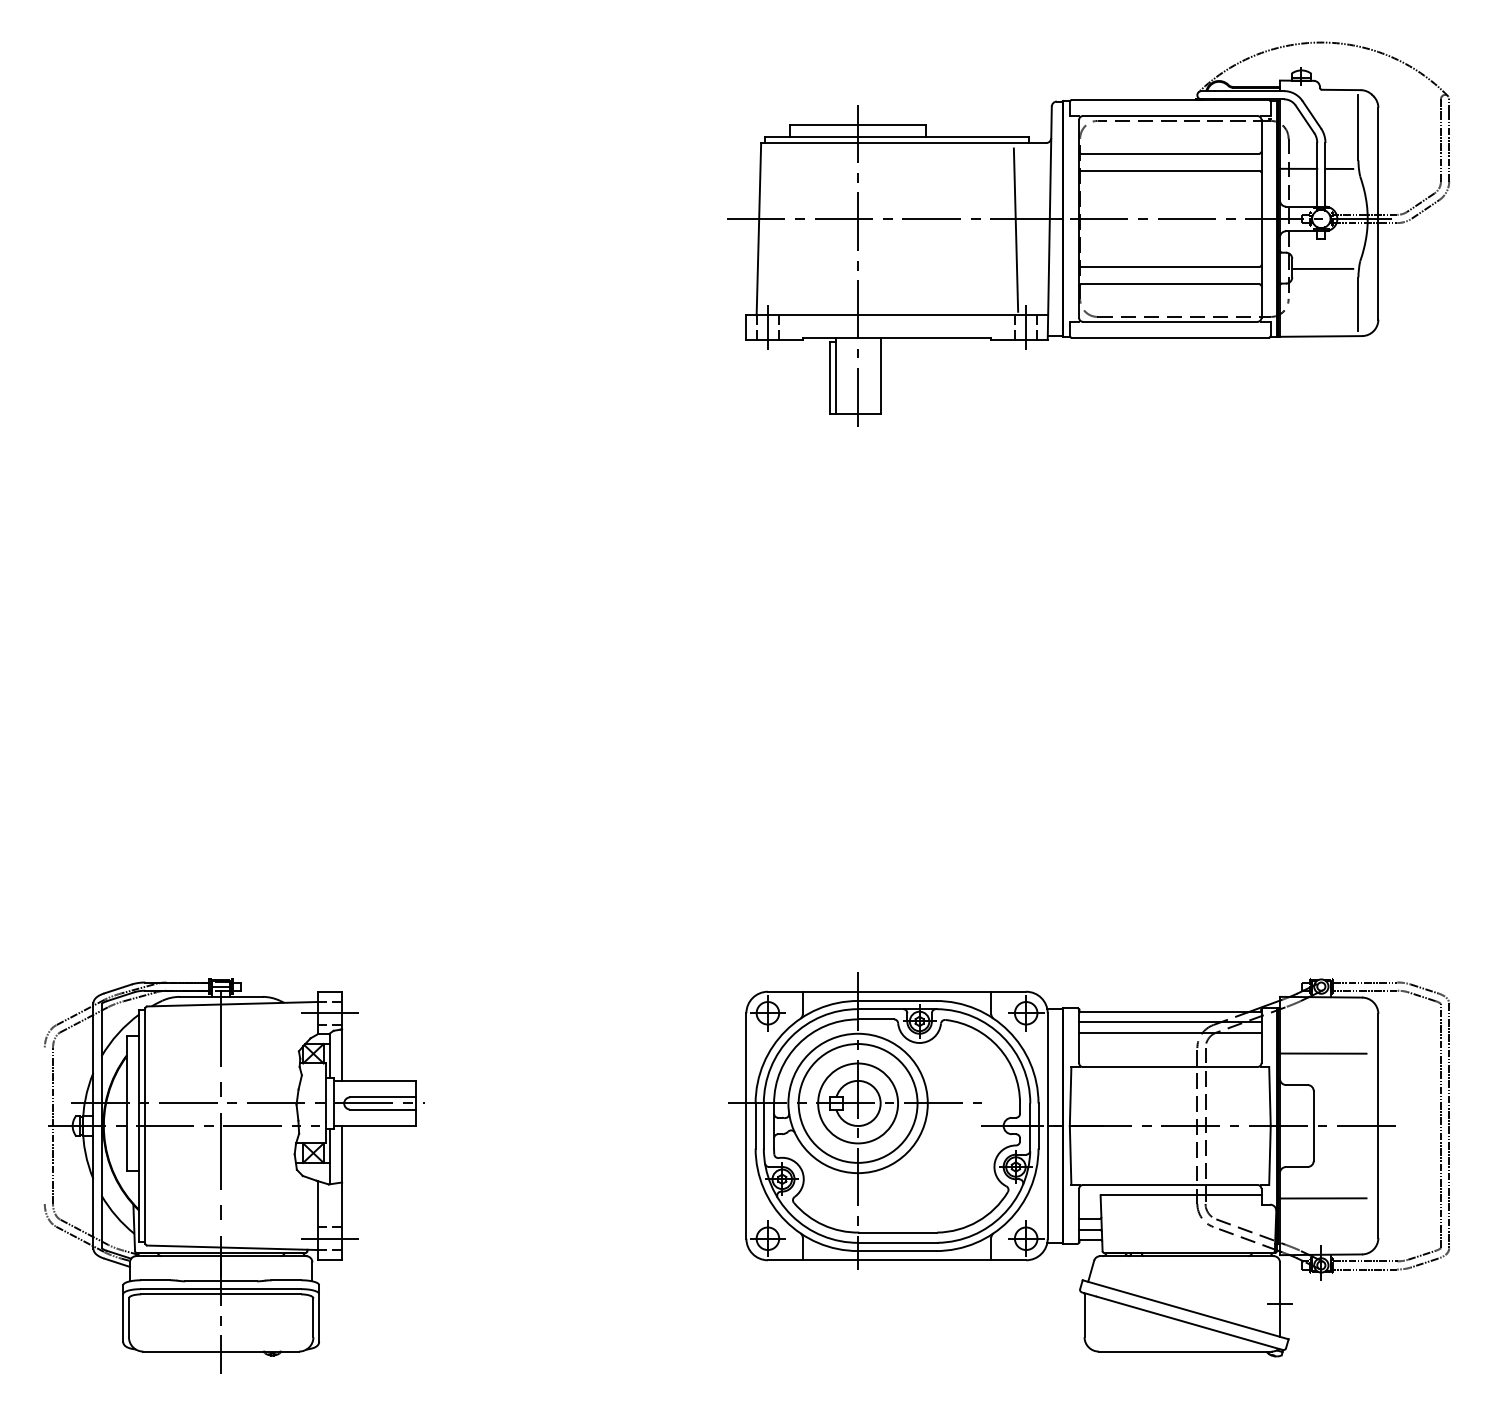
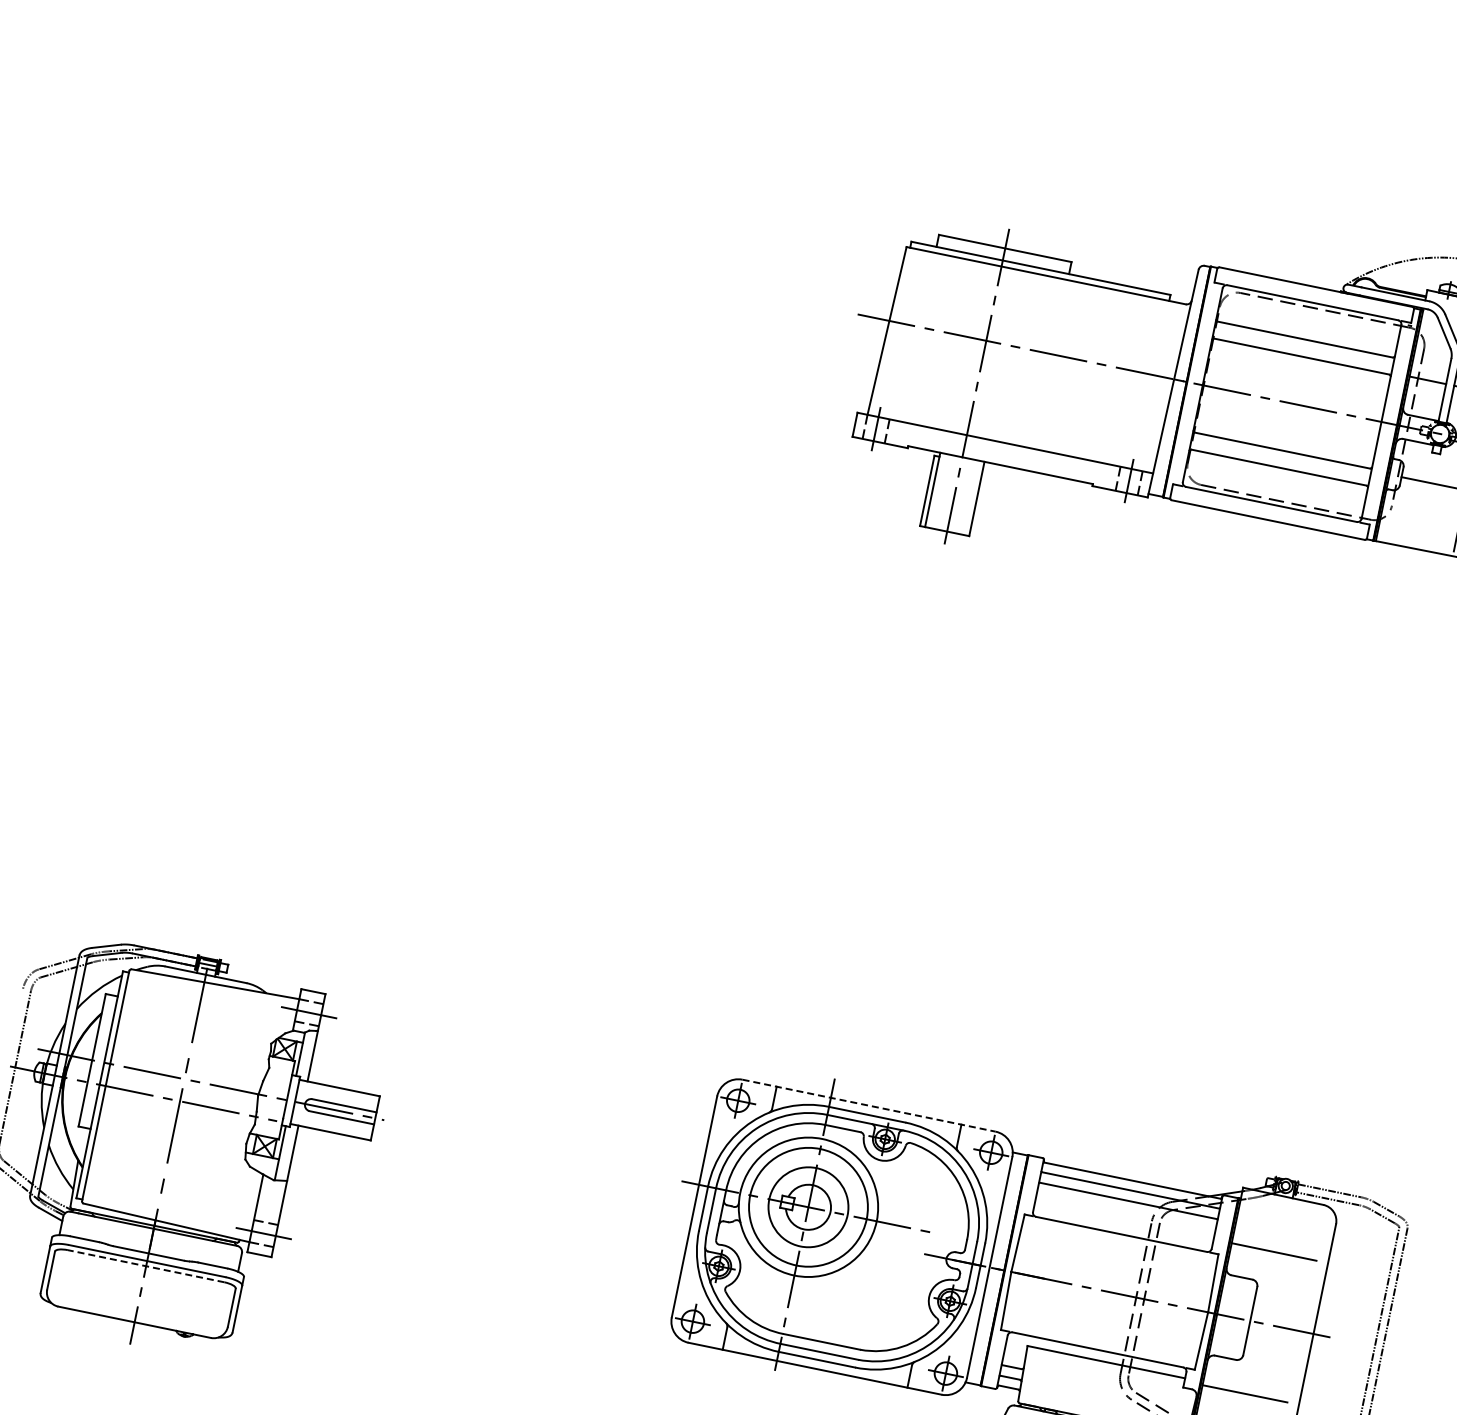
line: (1015, 229) -> (1138, 382), removed
line: (897, 991) -> (869, 1105), solid -> dashed
line: (221, 1294) -> (146, 1266), solid -> dashed

